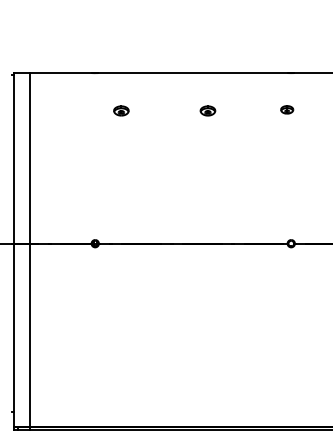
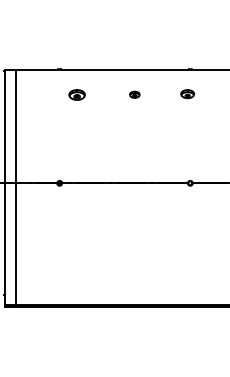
part: (287, 108) -> (187, 93), size x1.6
part: (120, 110) -> (76, 94), size x1.6

